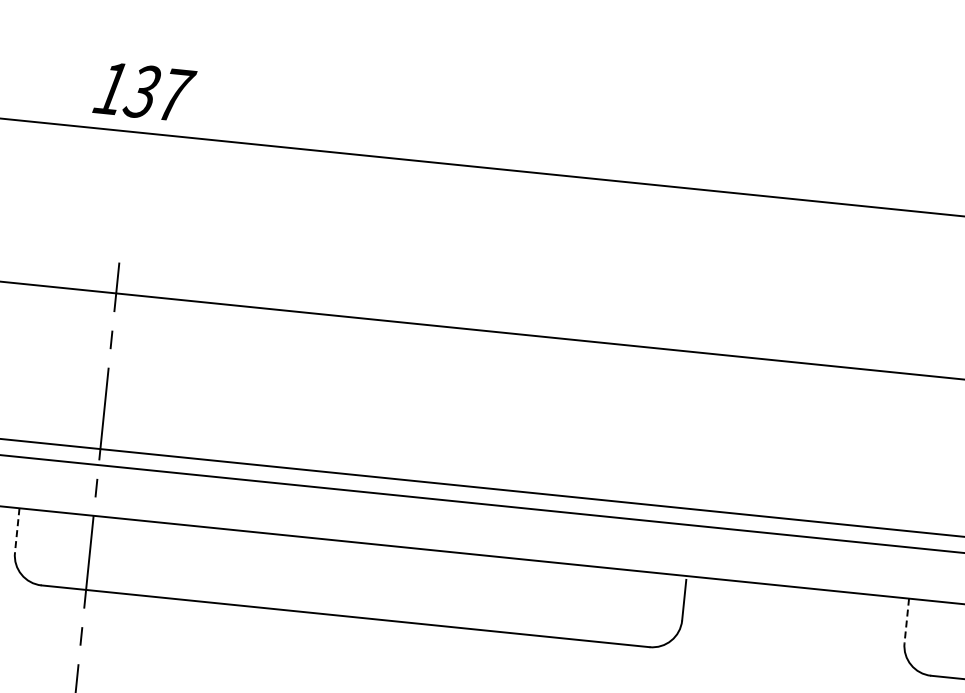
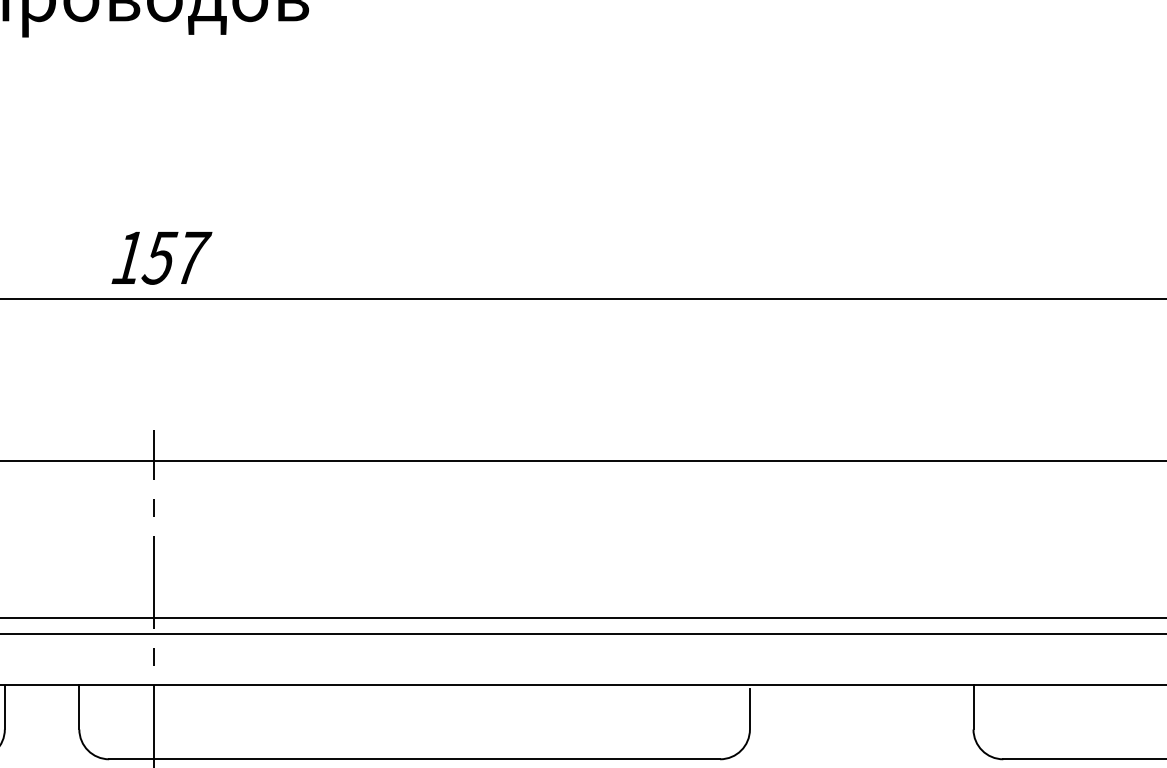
text: (142, 91) -> (159, 257), 137 -> 157
line: (17, 530) -> (79, 707), dashed -> solid
line: (906, 621) -> (973, 707), dashed -> solid

